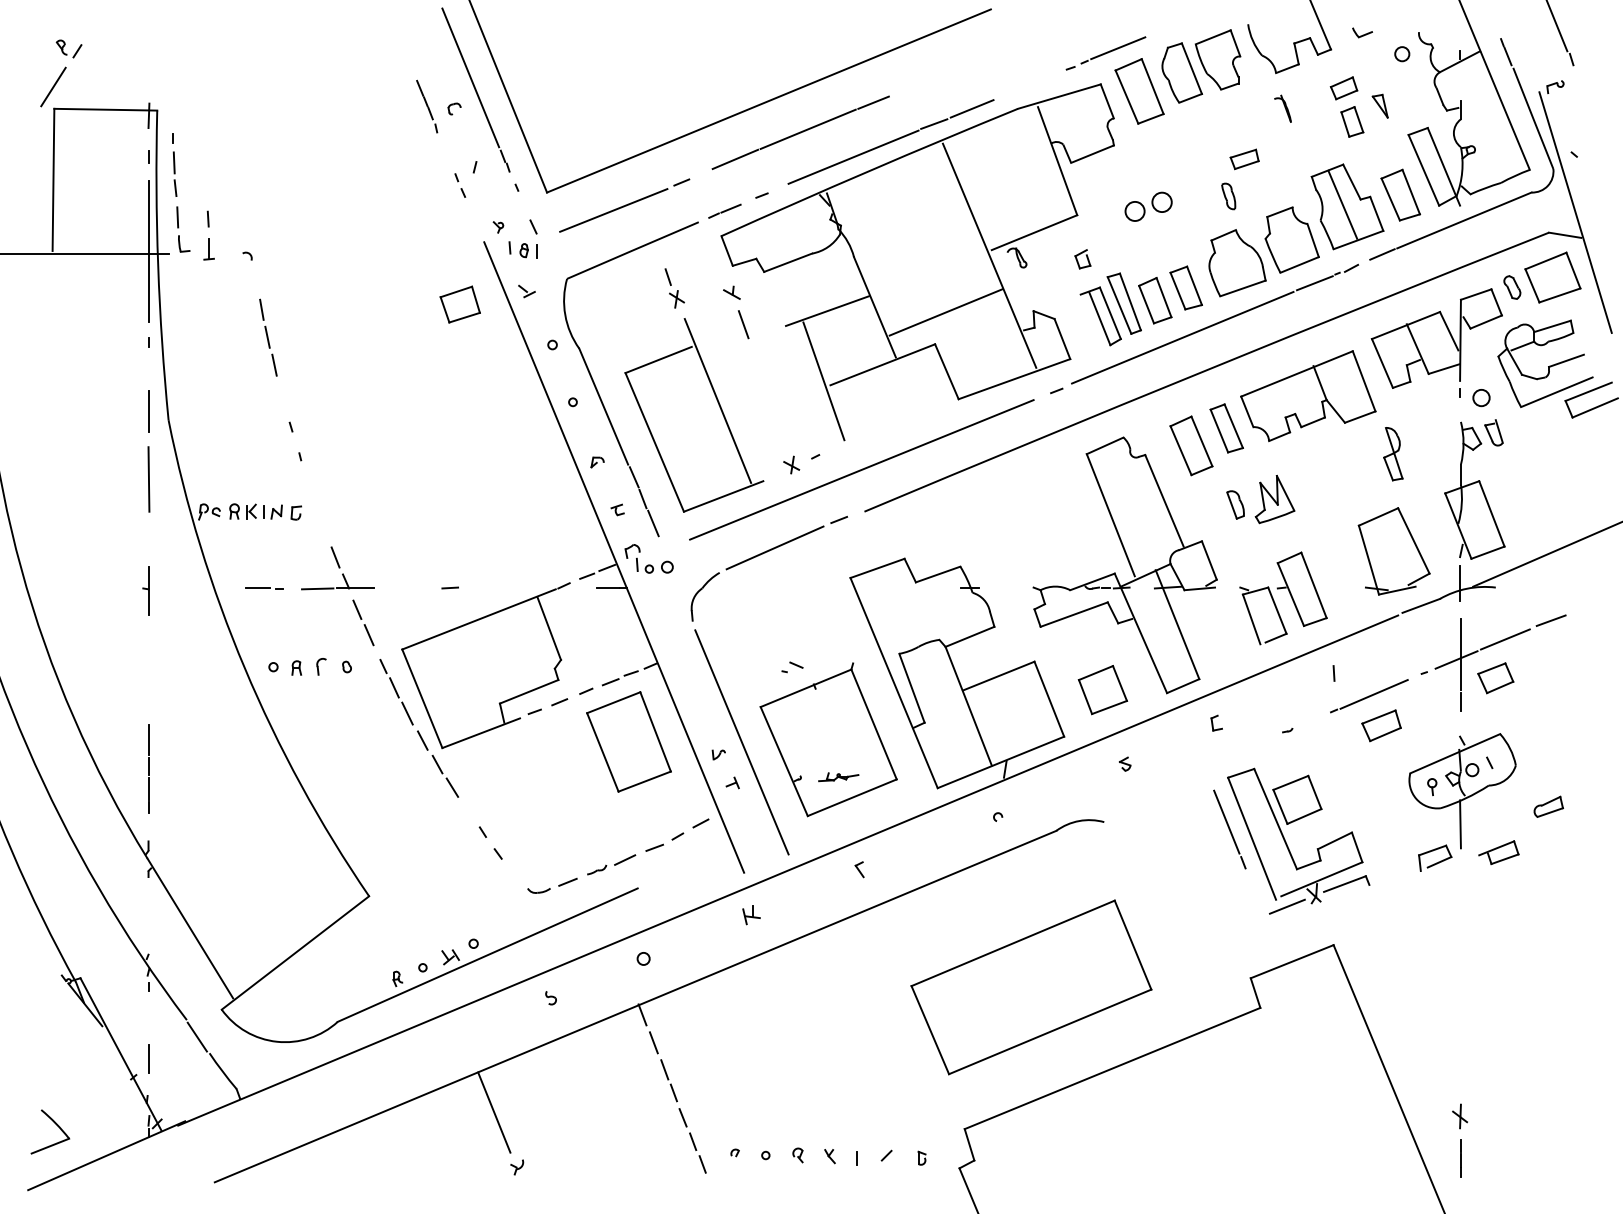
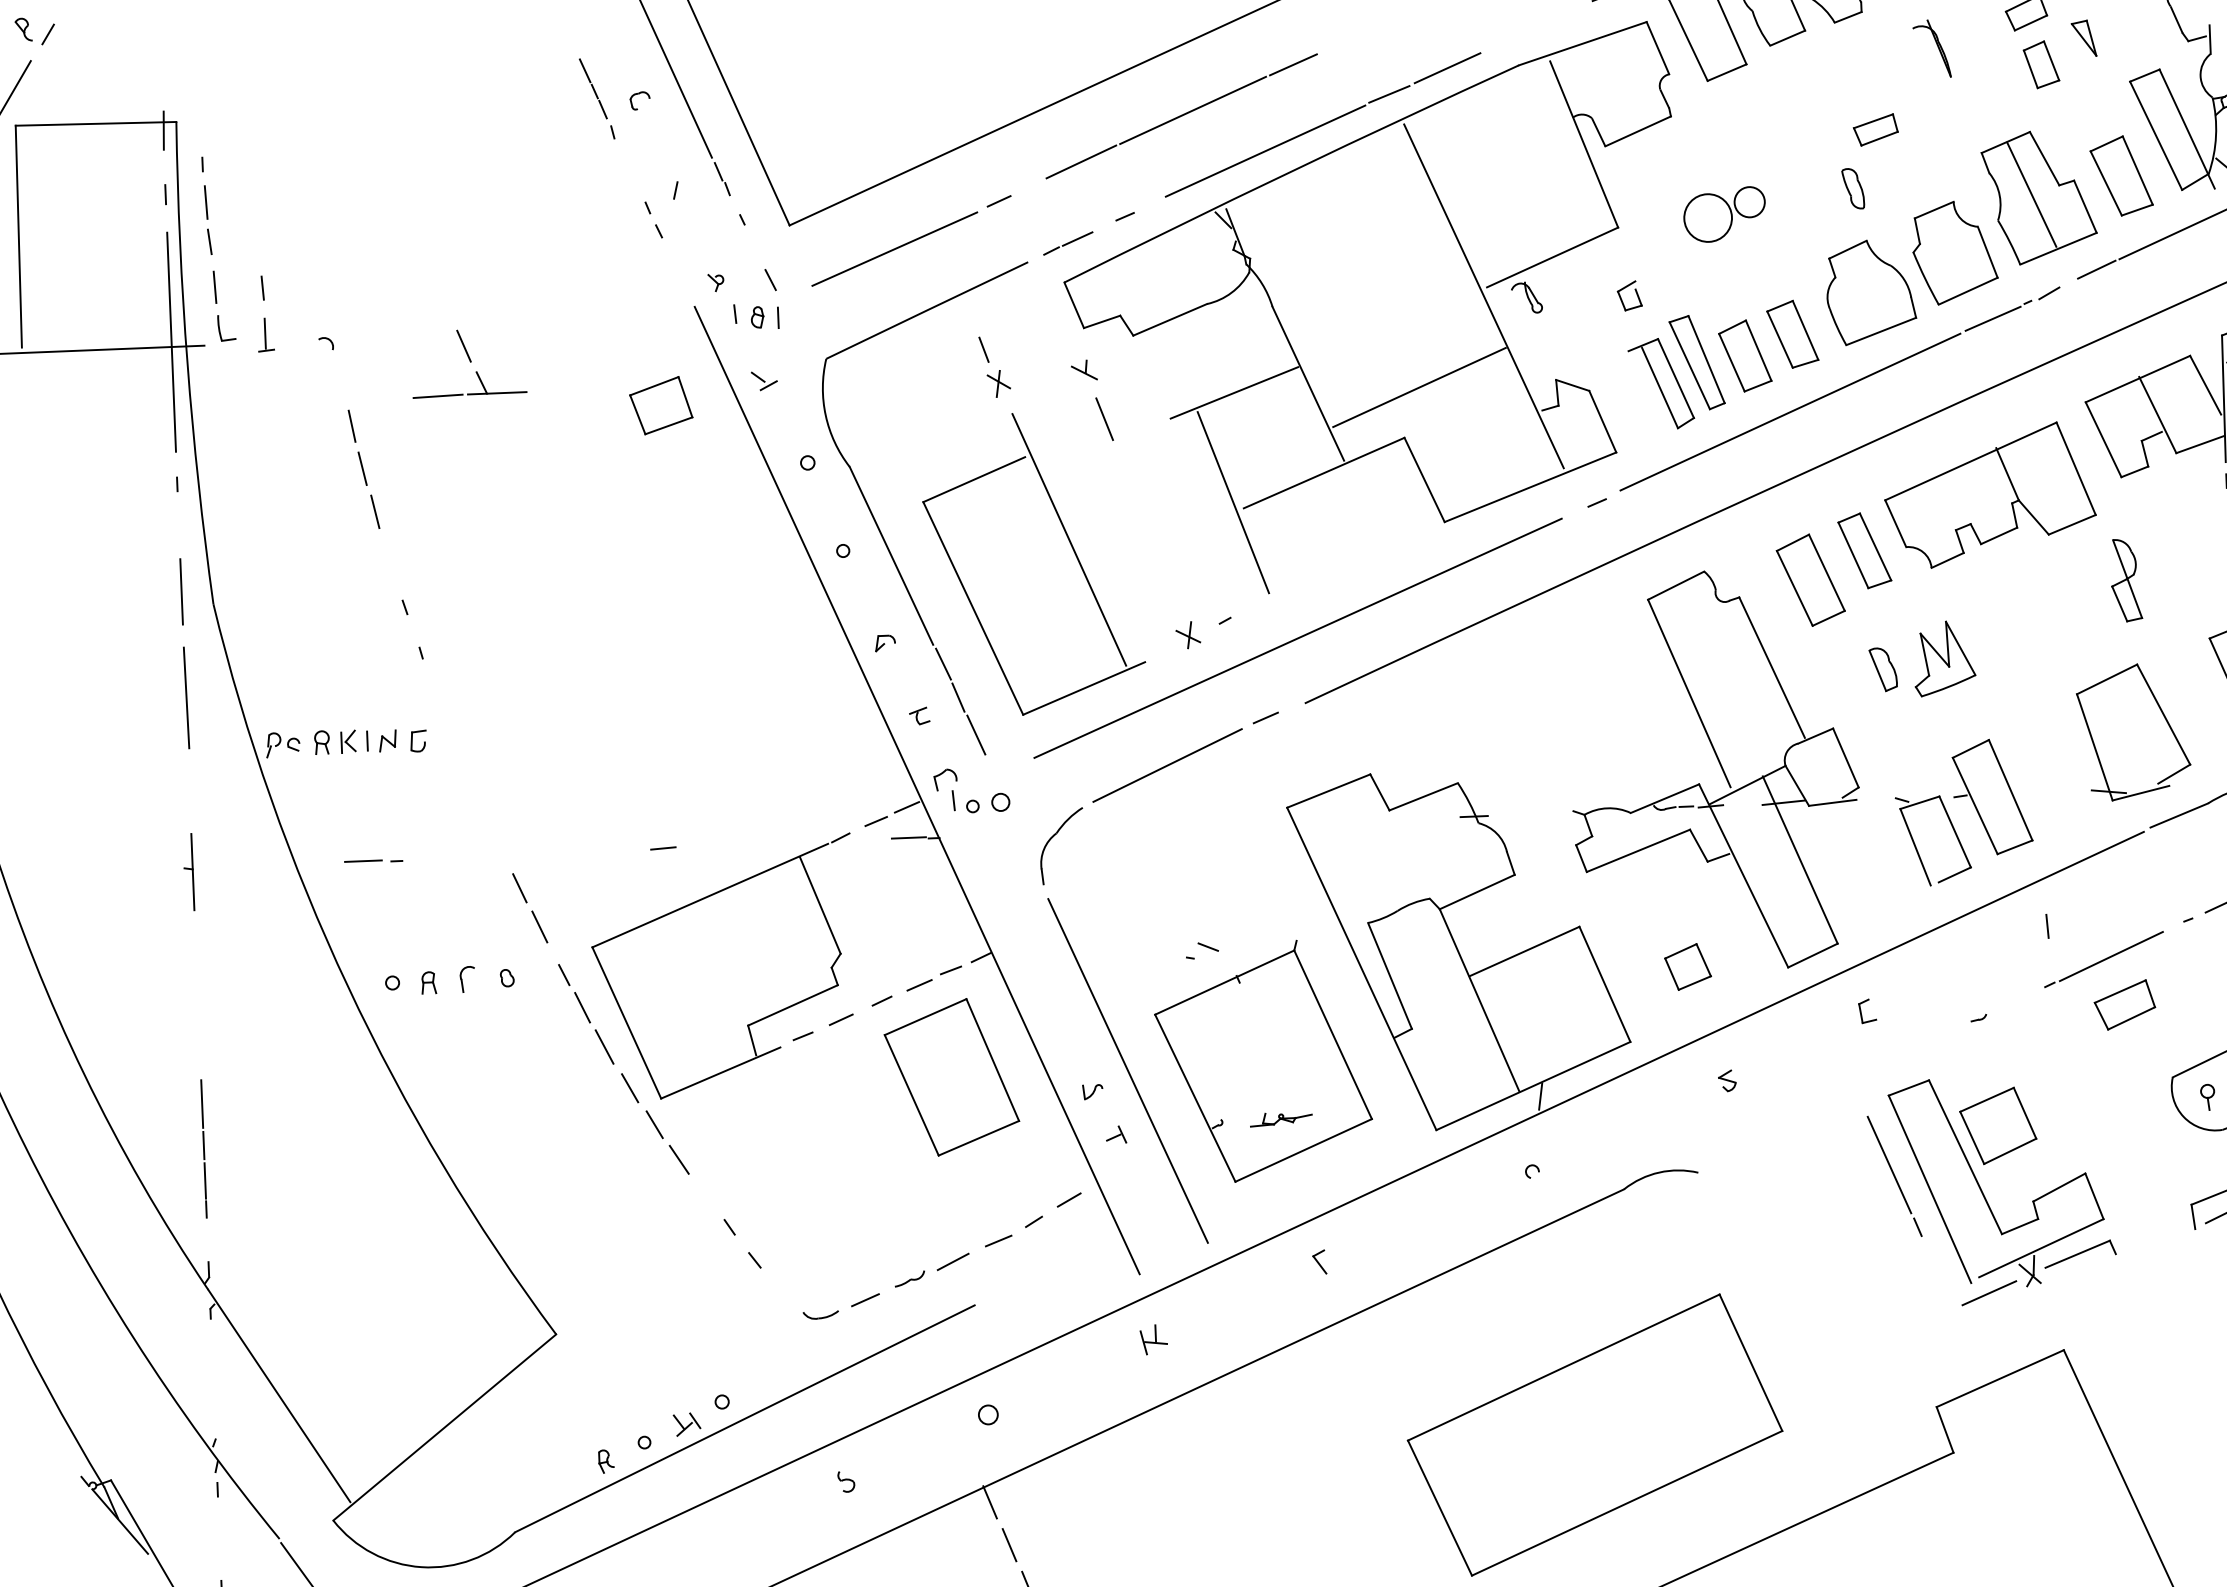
part: (1282, 108) -> (1931, 48), size x1.4
circle: (1134, 211) -> (1707, 218), size x1.6
part: (337, 568) -> (467, 363), moved
part: (1102, 690) -> (1687, 967), size x0.6

